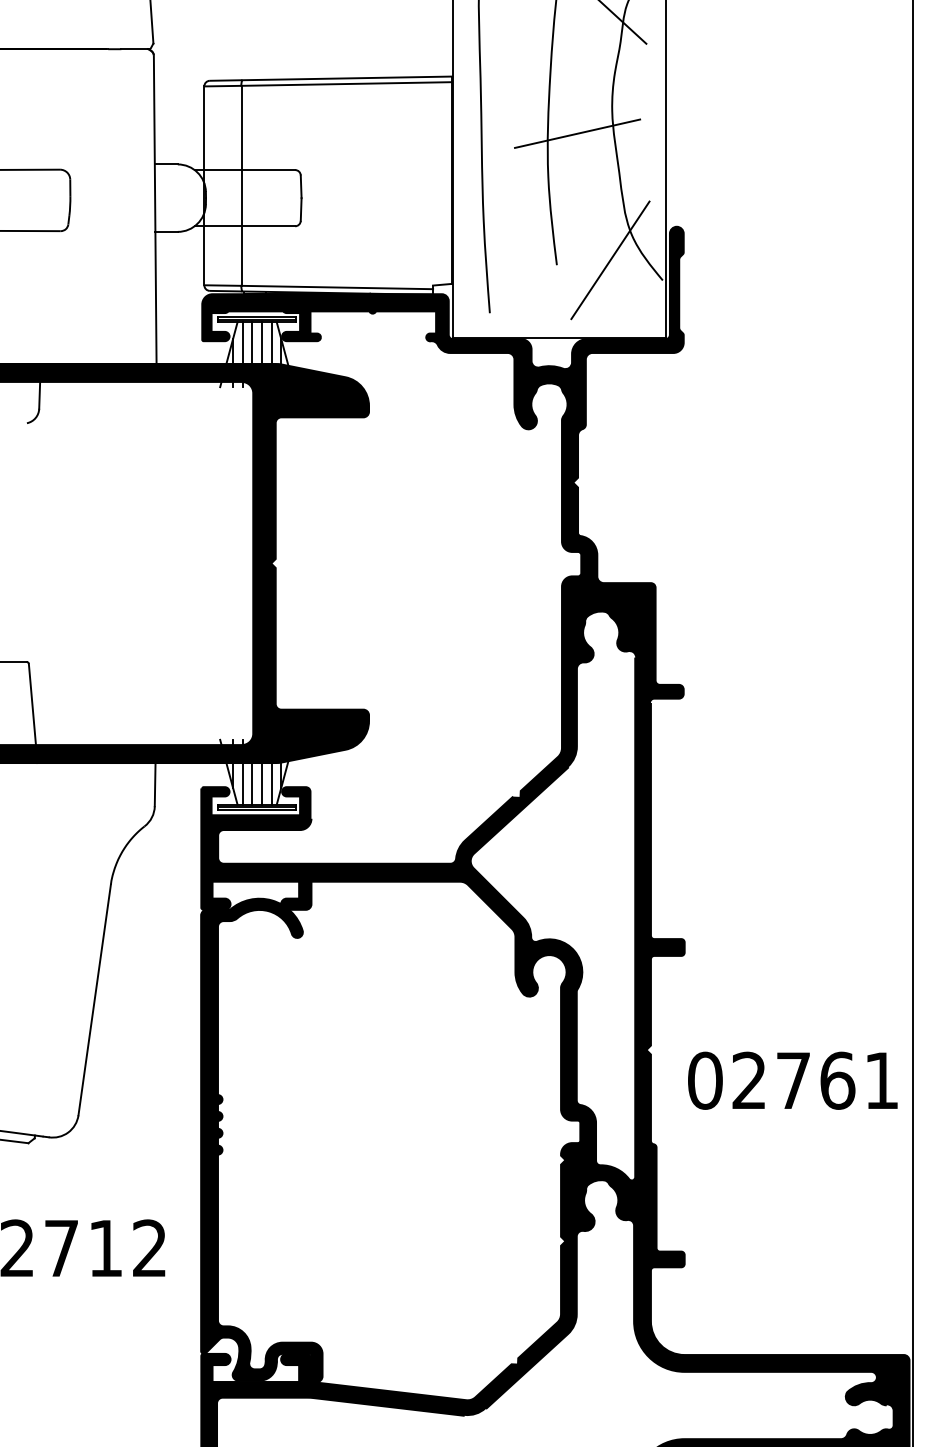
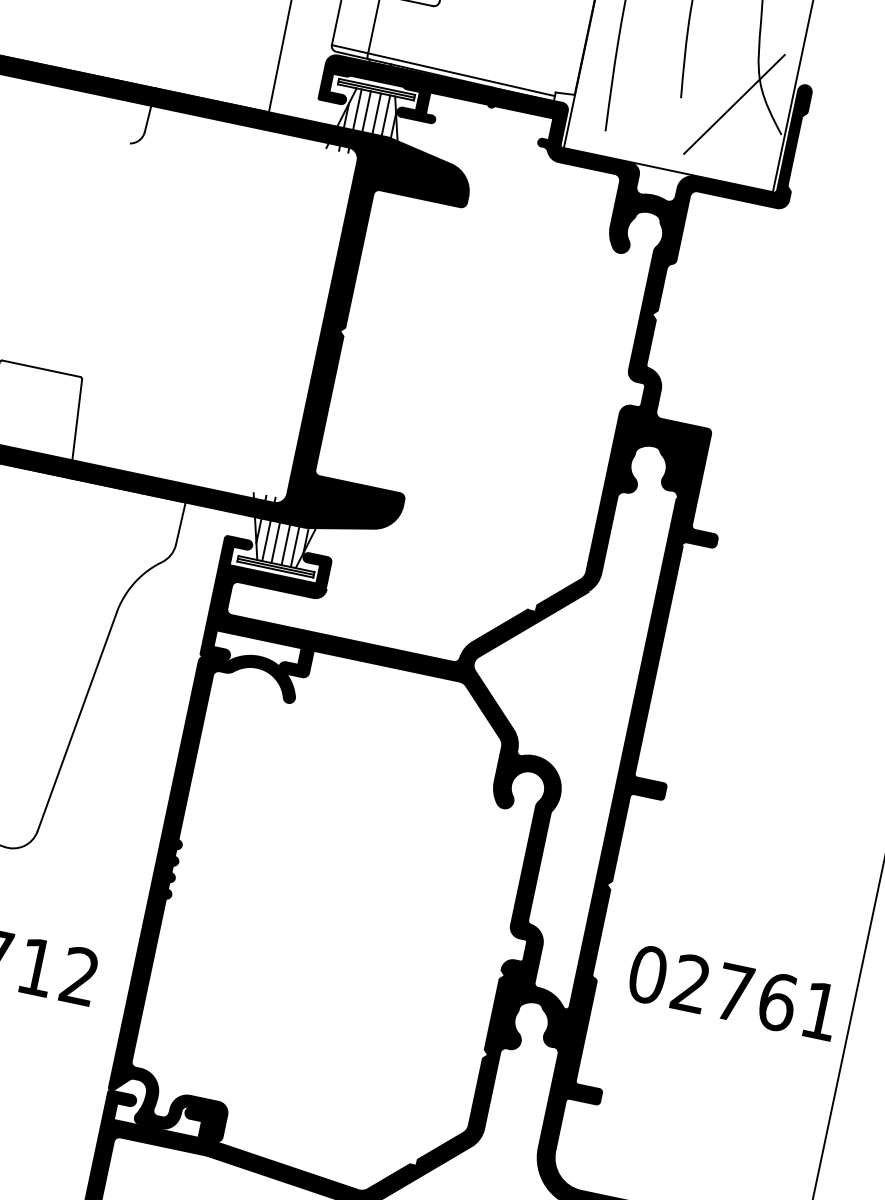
text: (792, 1080) -> (733, 992), moved

